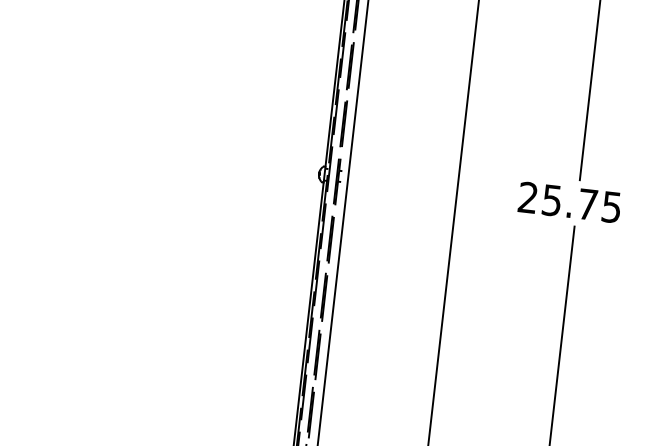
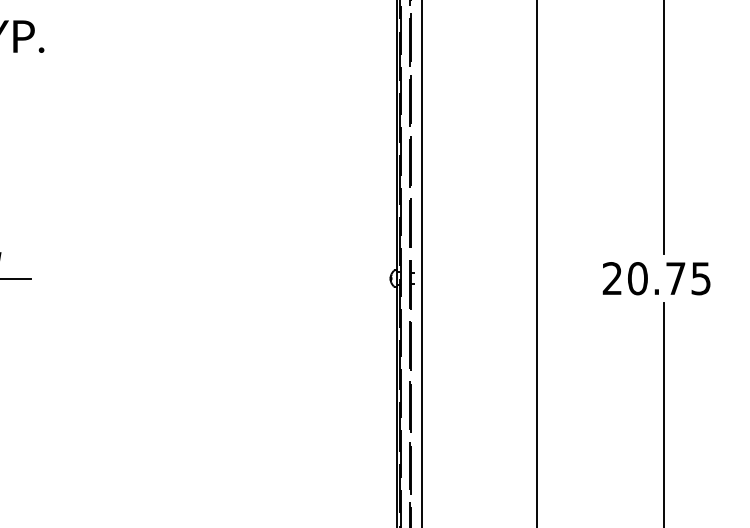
text: (551, 200) -> (637, 278), 25.75 -> 20.75

